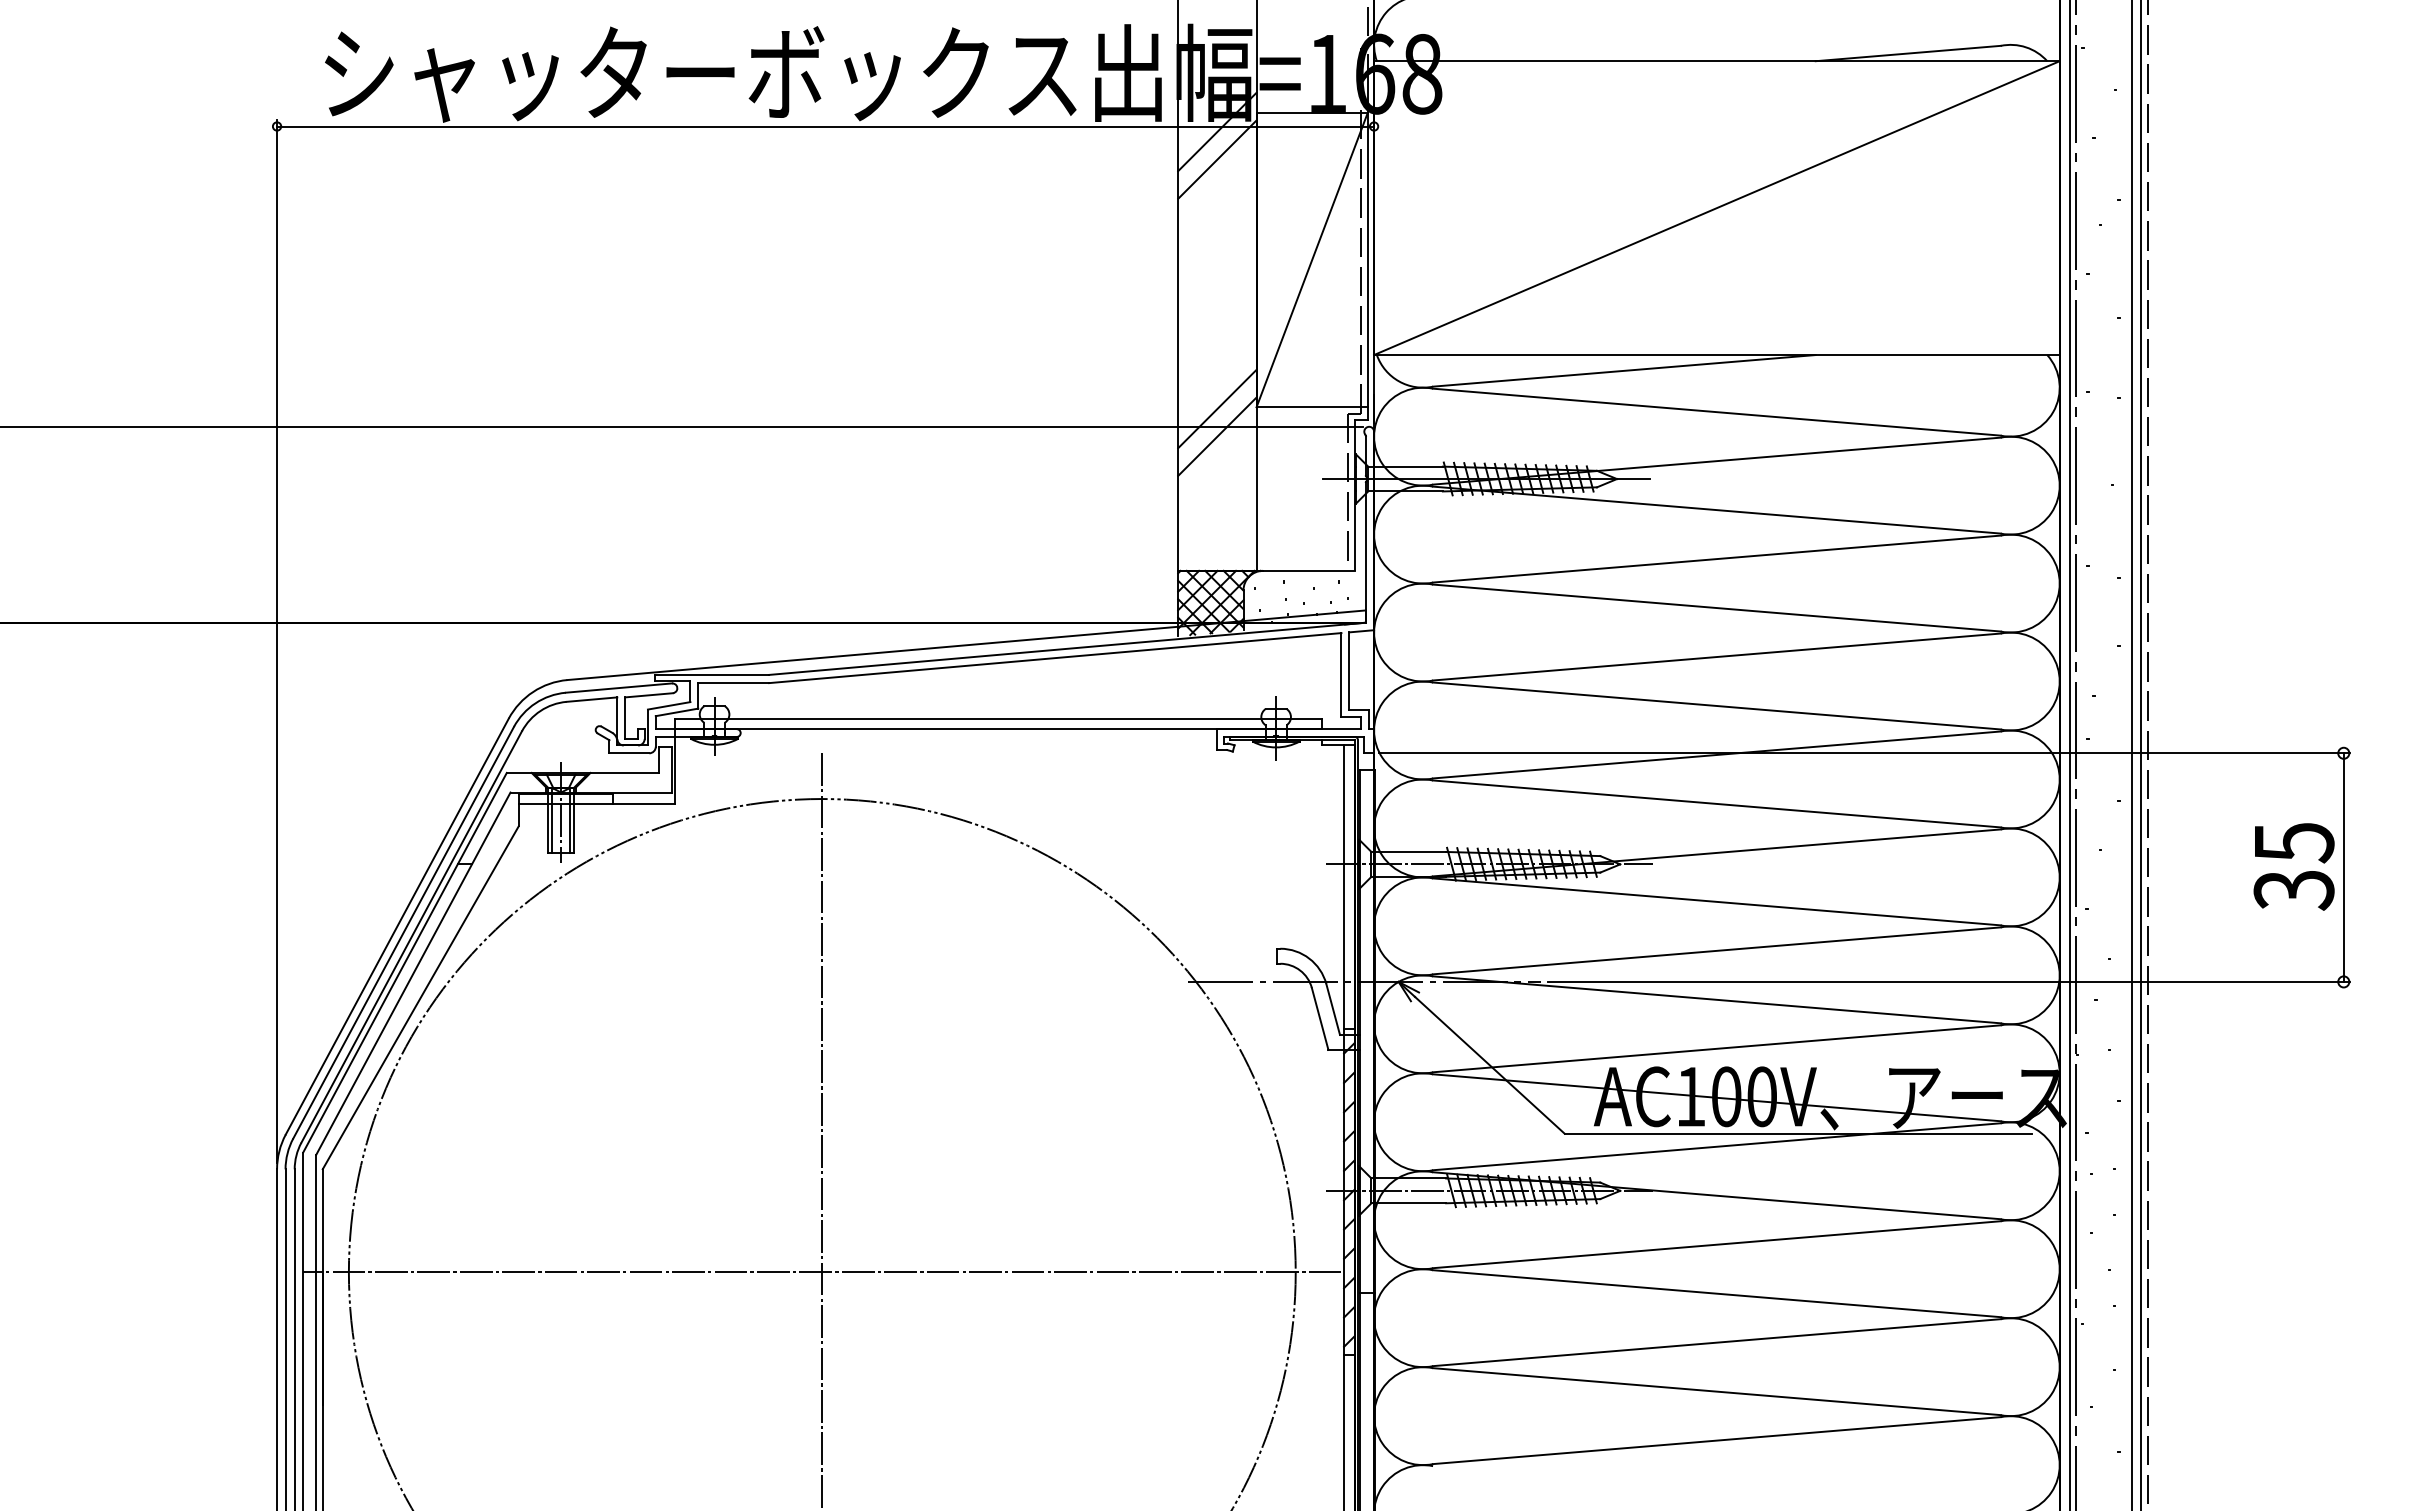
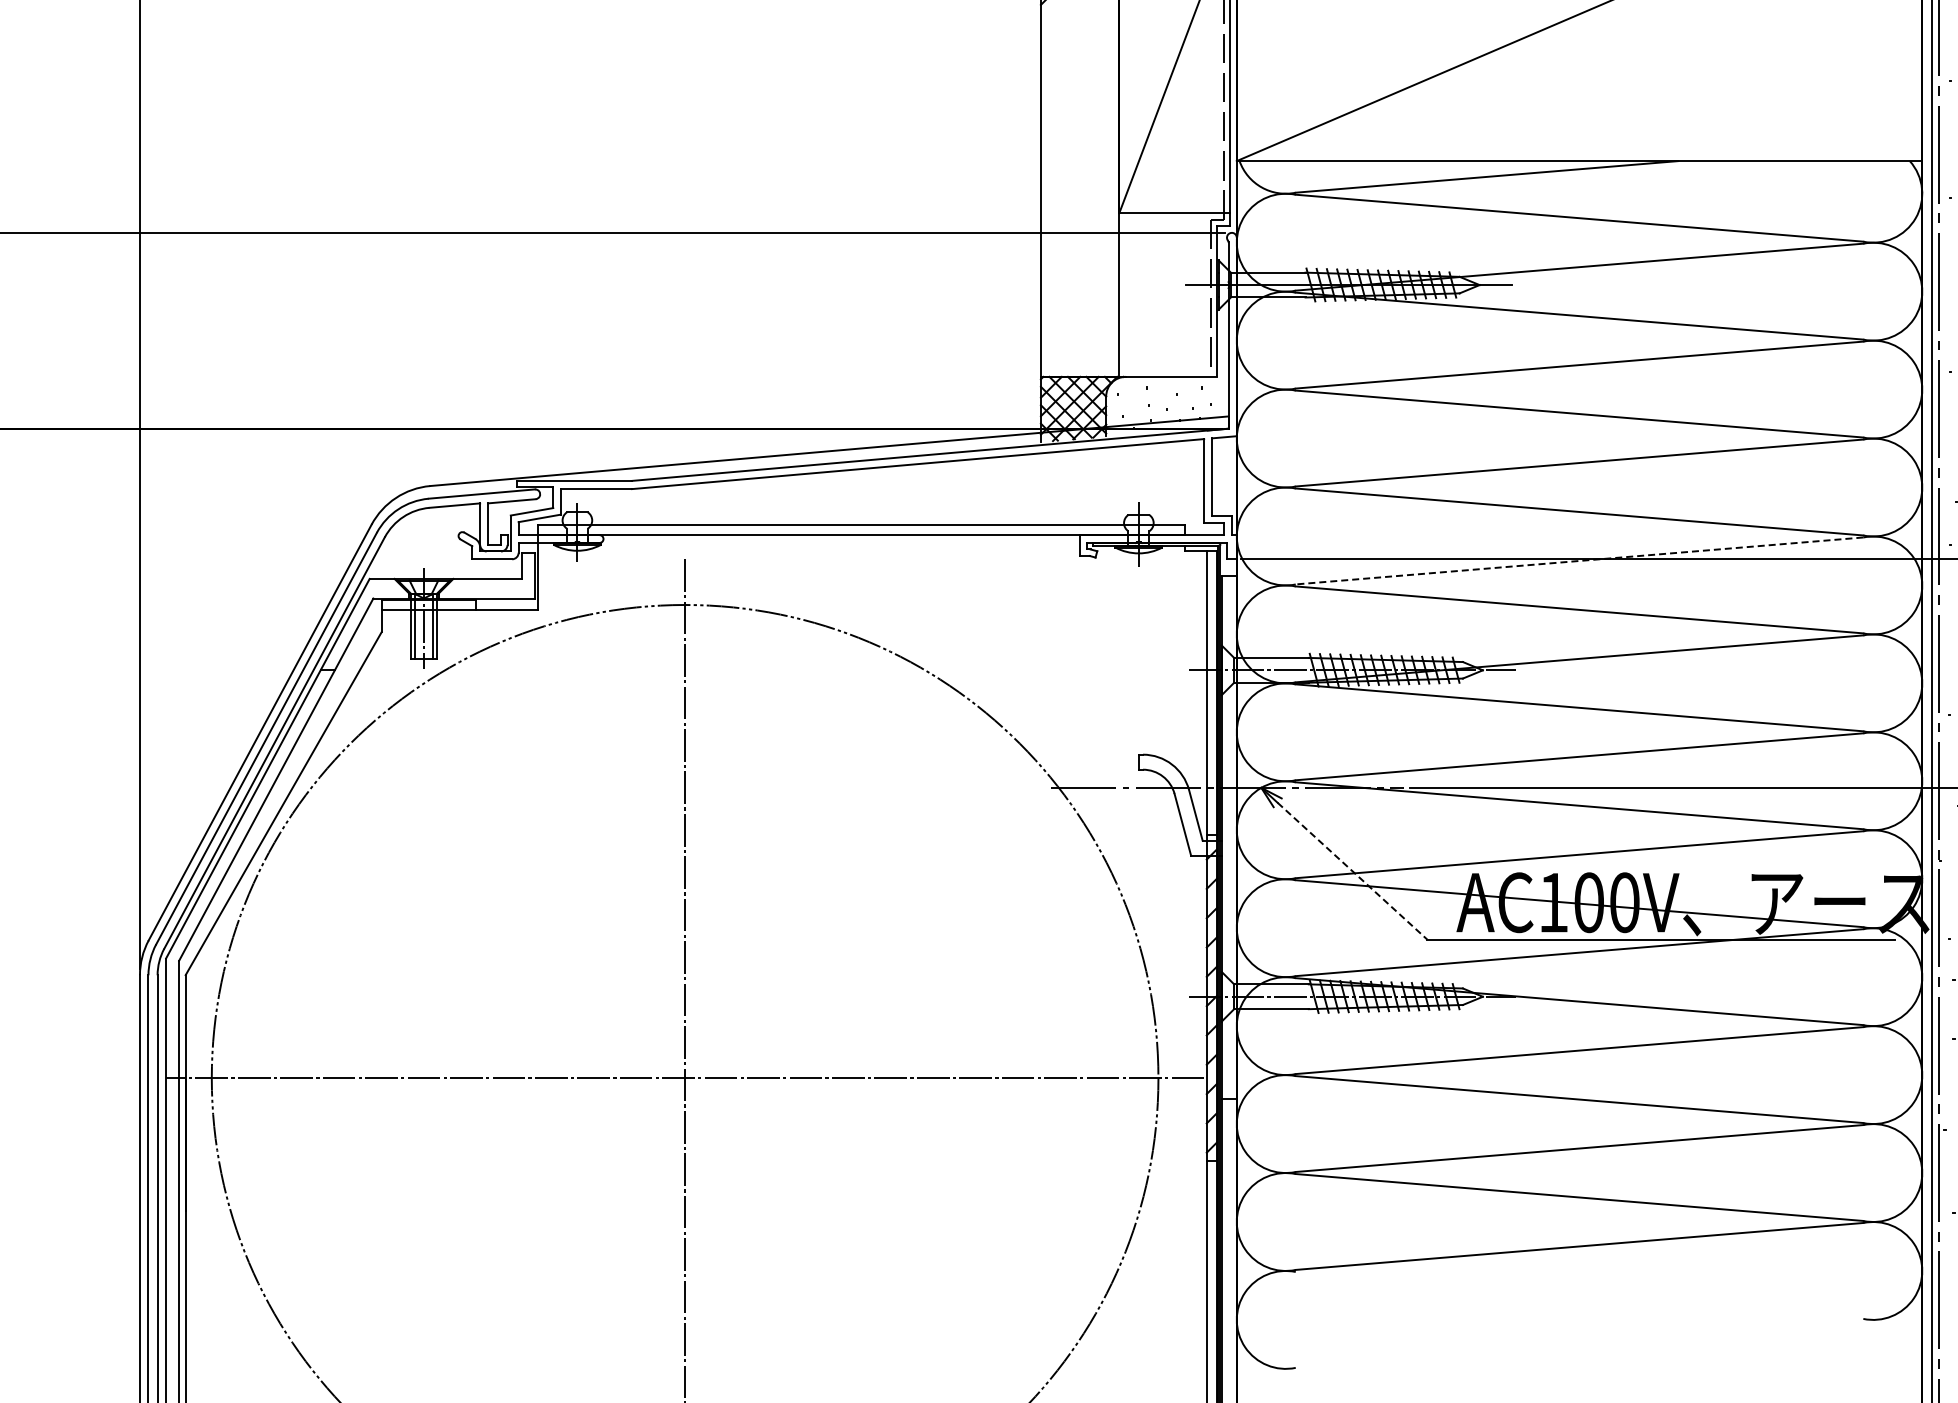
line: (1217, 408) -> (1080, 214), removed
line: (1217, 436) -> (1080, 242), removed
line: (1716, 754) -> (1579, 560), solid -> dashed
line: (1490, 1065) -> (1353, 871), solid -> dashed

